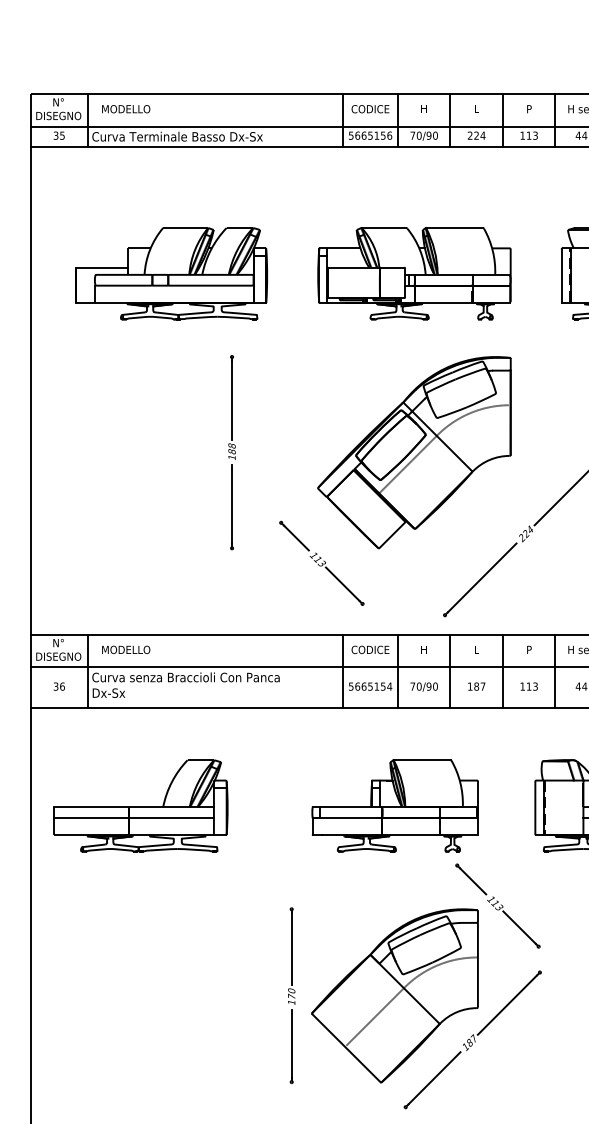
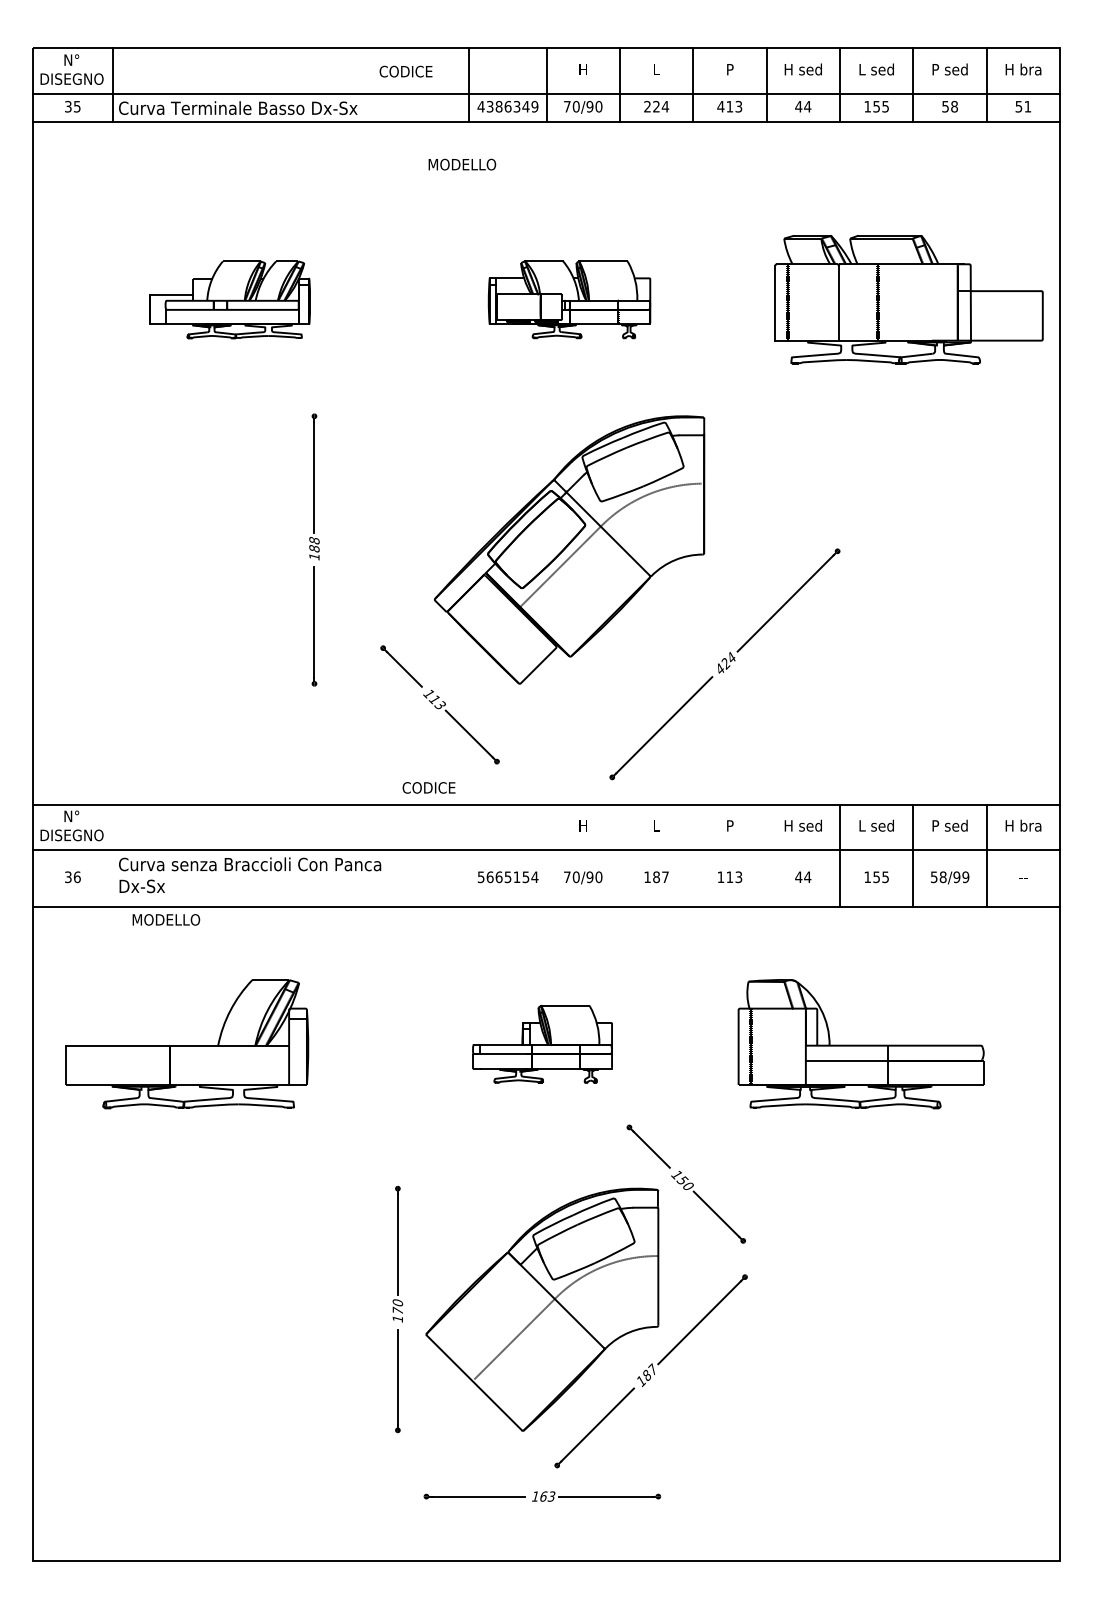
text: (126, 109) -> (462, 164), moved
text: (370, 109) -> (405, 71), moved
text: (370, 135) -> (507, 106), 5665156 -> 4386349
text: (522, 135) -> (720, 106), 113 -> 413
part: (171, 273) -> (229, 299), size x0.6
part: (414, 273) -> (569, 299), size x0.6
text: (522, 538) -> (720, 669), 224 -> 424
text: (126, 649) -> (166, 919), moved
text: (370, 649) -> (428, 787), moved
line: (87, 671) -> (112, 855), removed
line: (342, 671) -> (469, 855), removed
line: (398, 671) -> (547, 855), removed
line: (450, 671) -> (619, 855), removed
line: (503, 671) -> (693, 855), removed
line: (555, 671) -> (766, 855), removed
part: (395, 806) -> (542, 1044), size x0.6
line: (134, 817) -> (177, 1060), removed
text: (496, 905) -> (684, 1183), 113 -> 150

